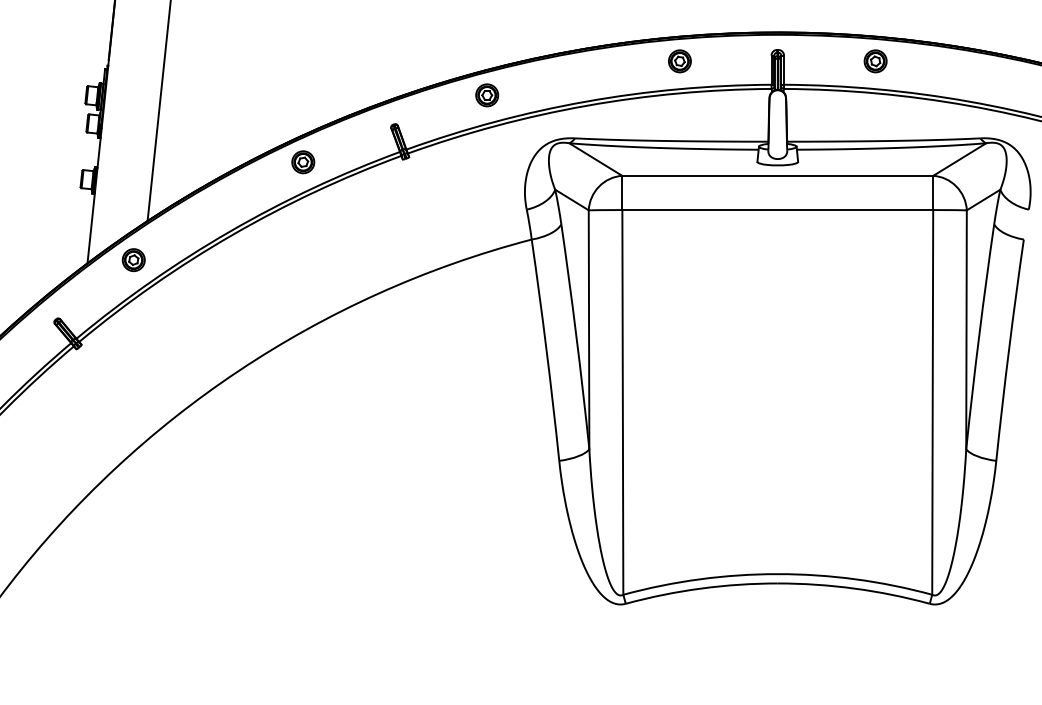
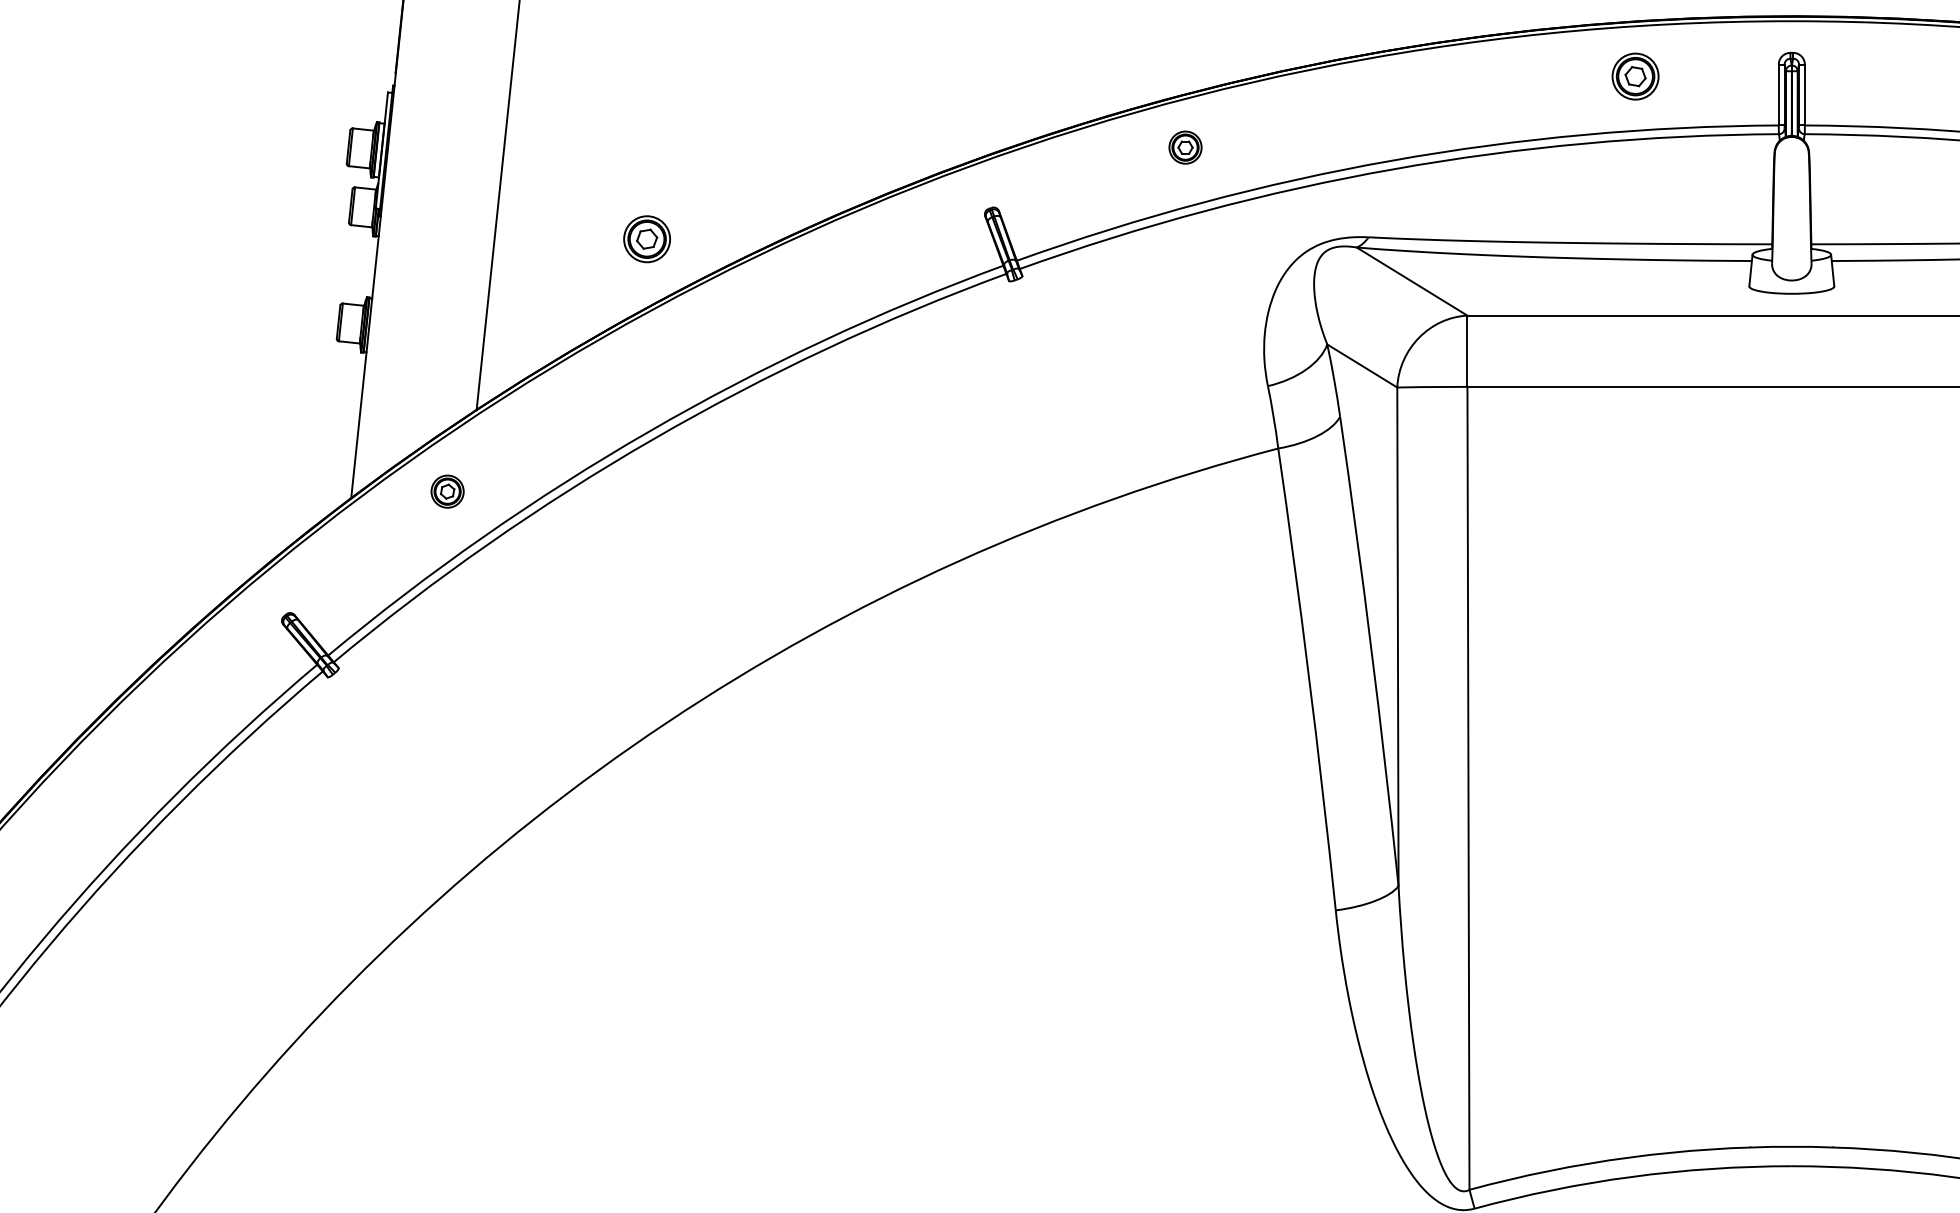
part: (679, 61) -> (1634, 76), moved
part: (487, 95) -> (1185, 147), size x0.7
part: (303, 162) -> (647, 239), moved
part: (133, 260) -> (447, 492), size x0.7

